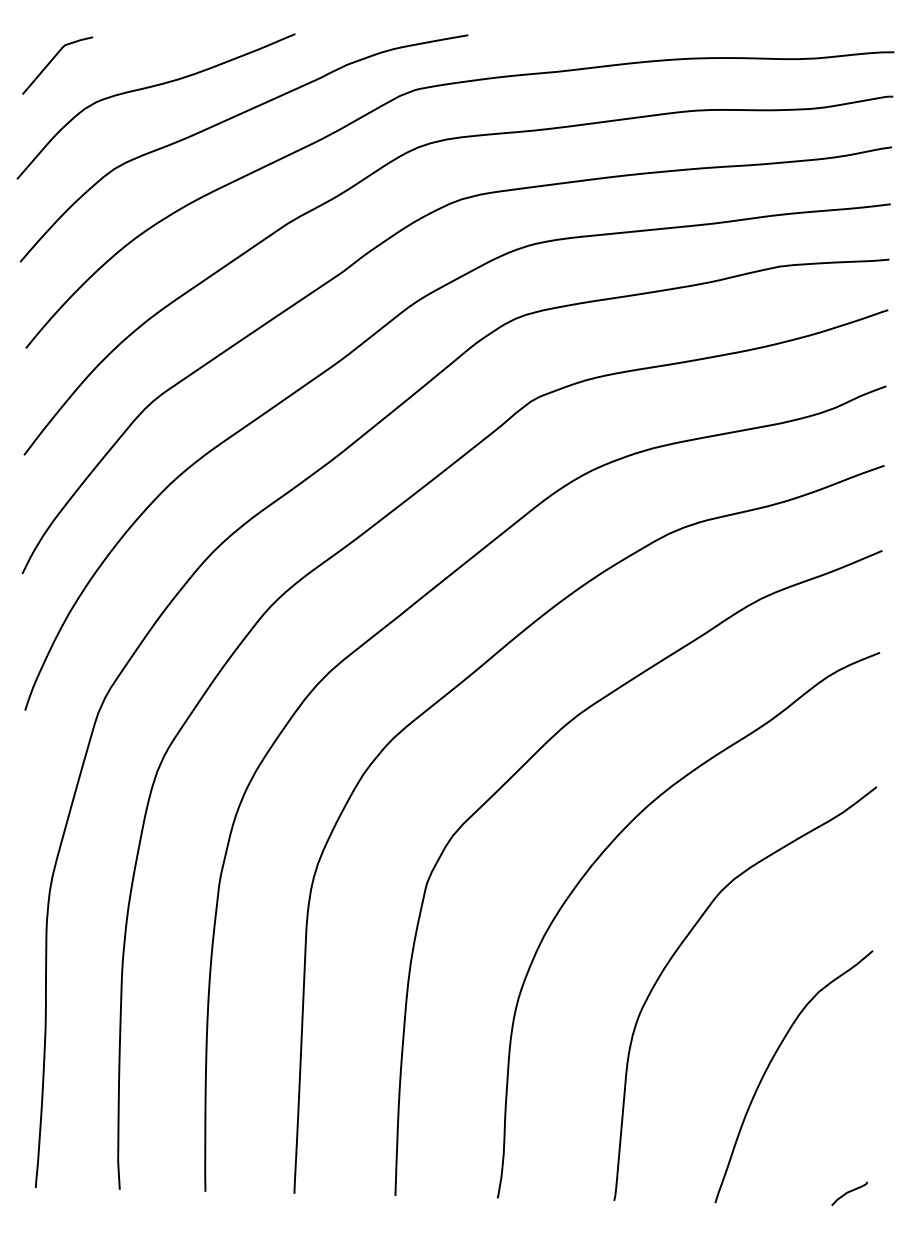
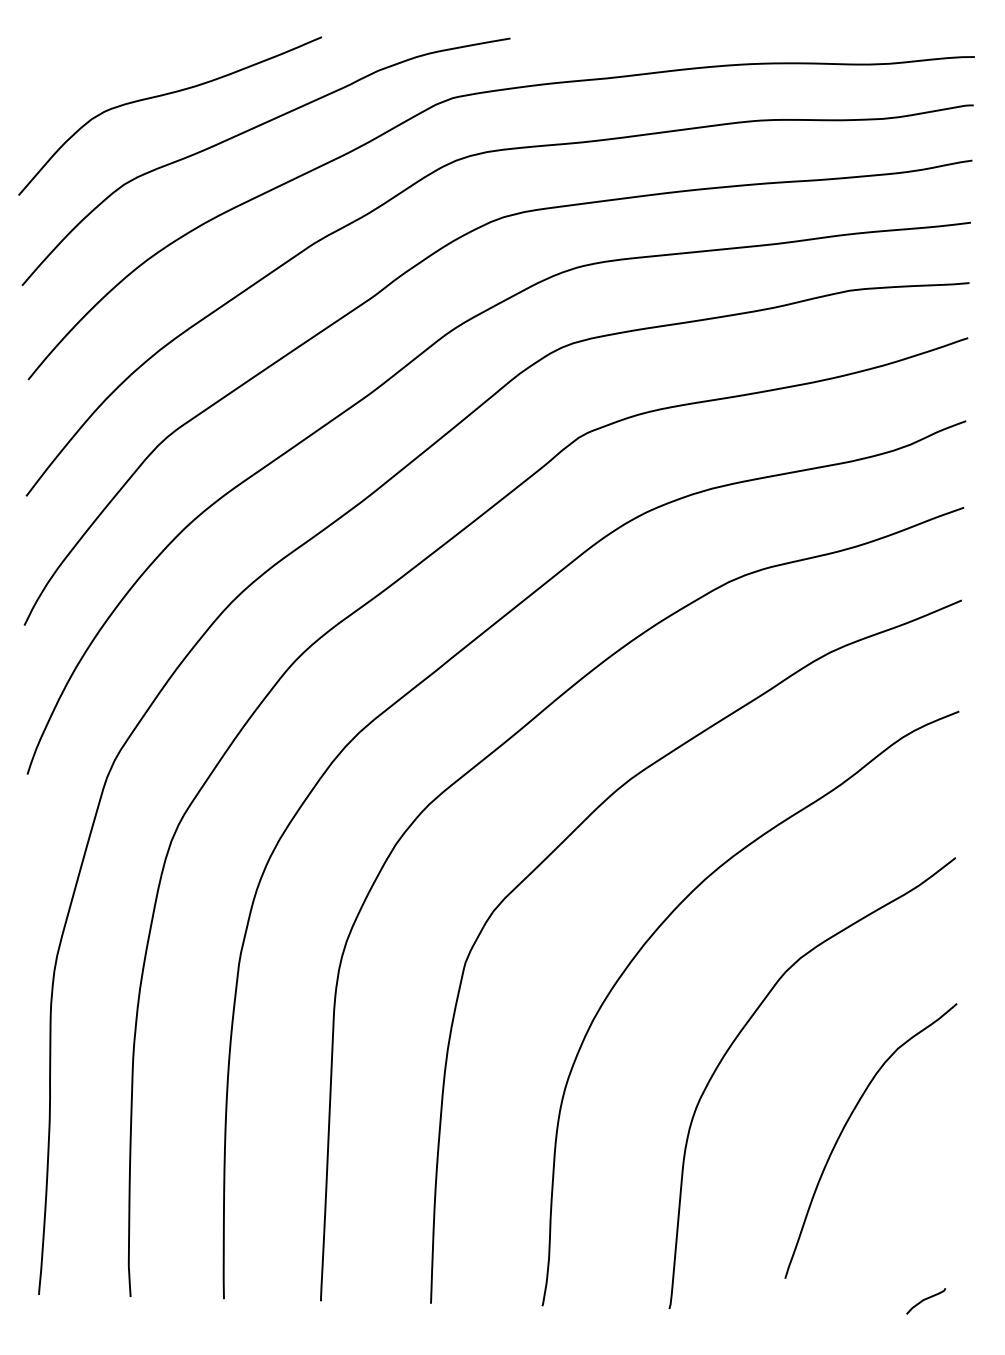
curve: (51, 62) -> (56, 68), removed
curve: (770, 1064) -> (845, 1127), moved

